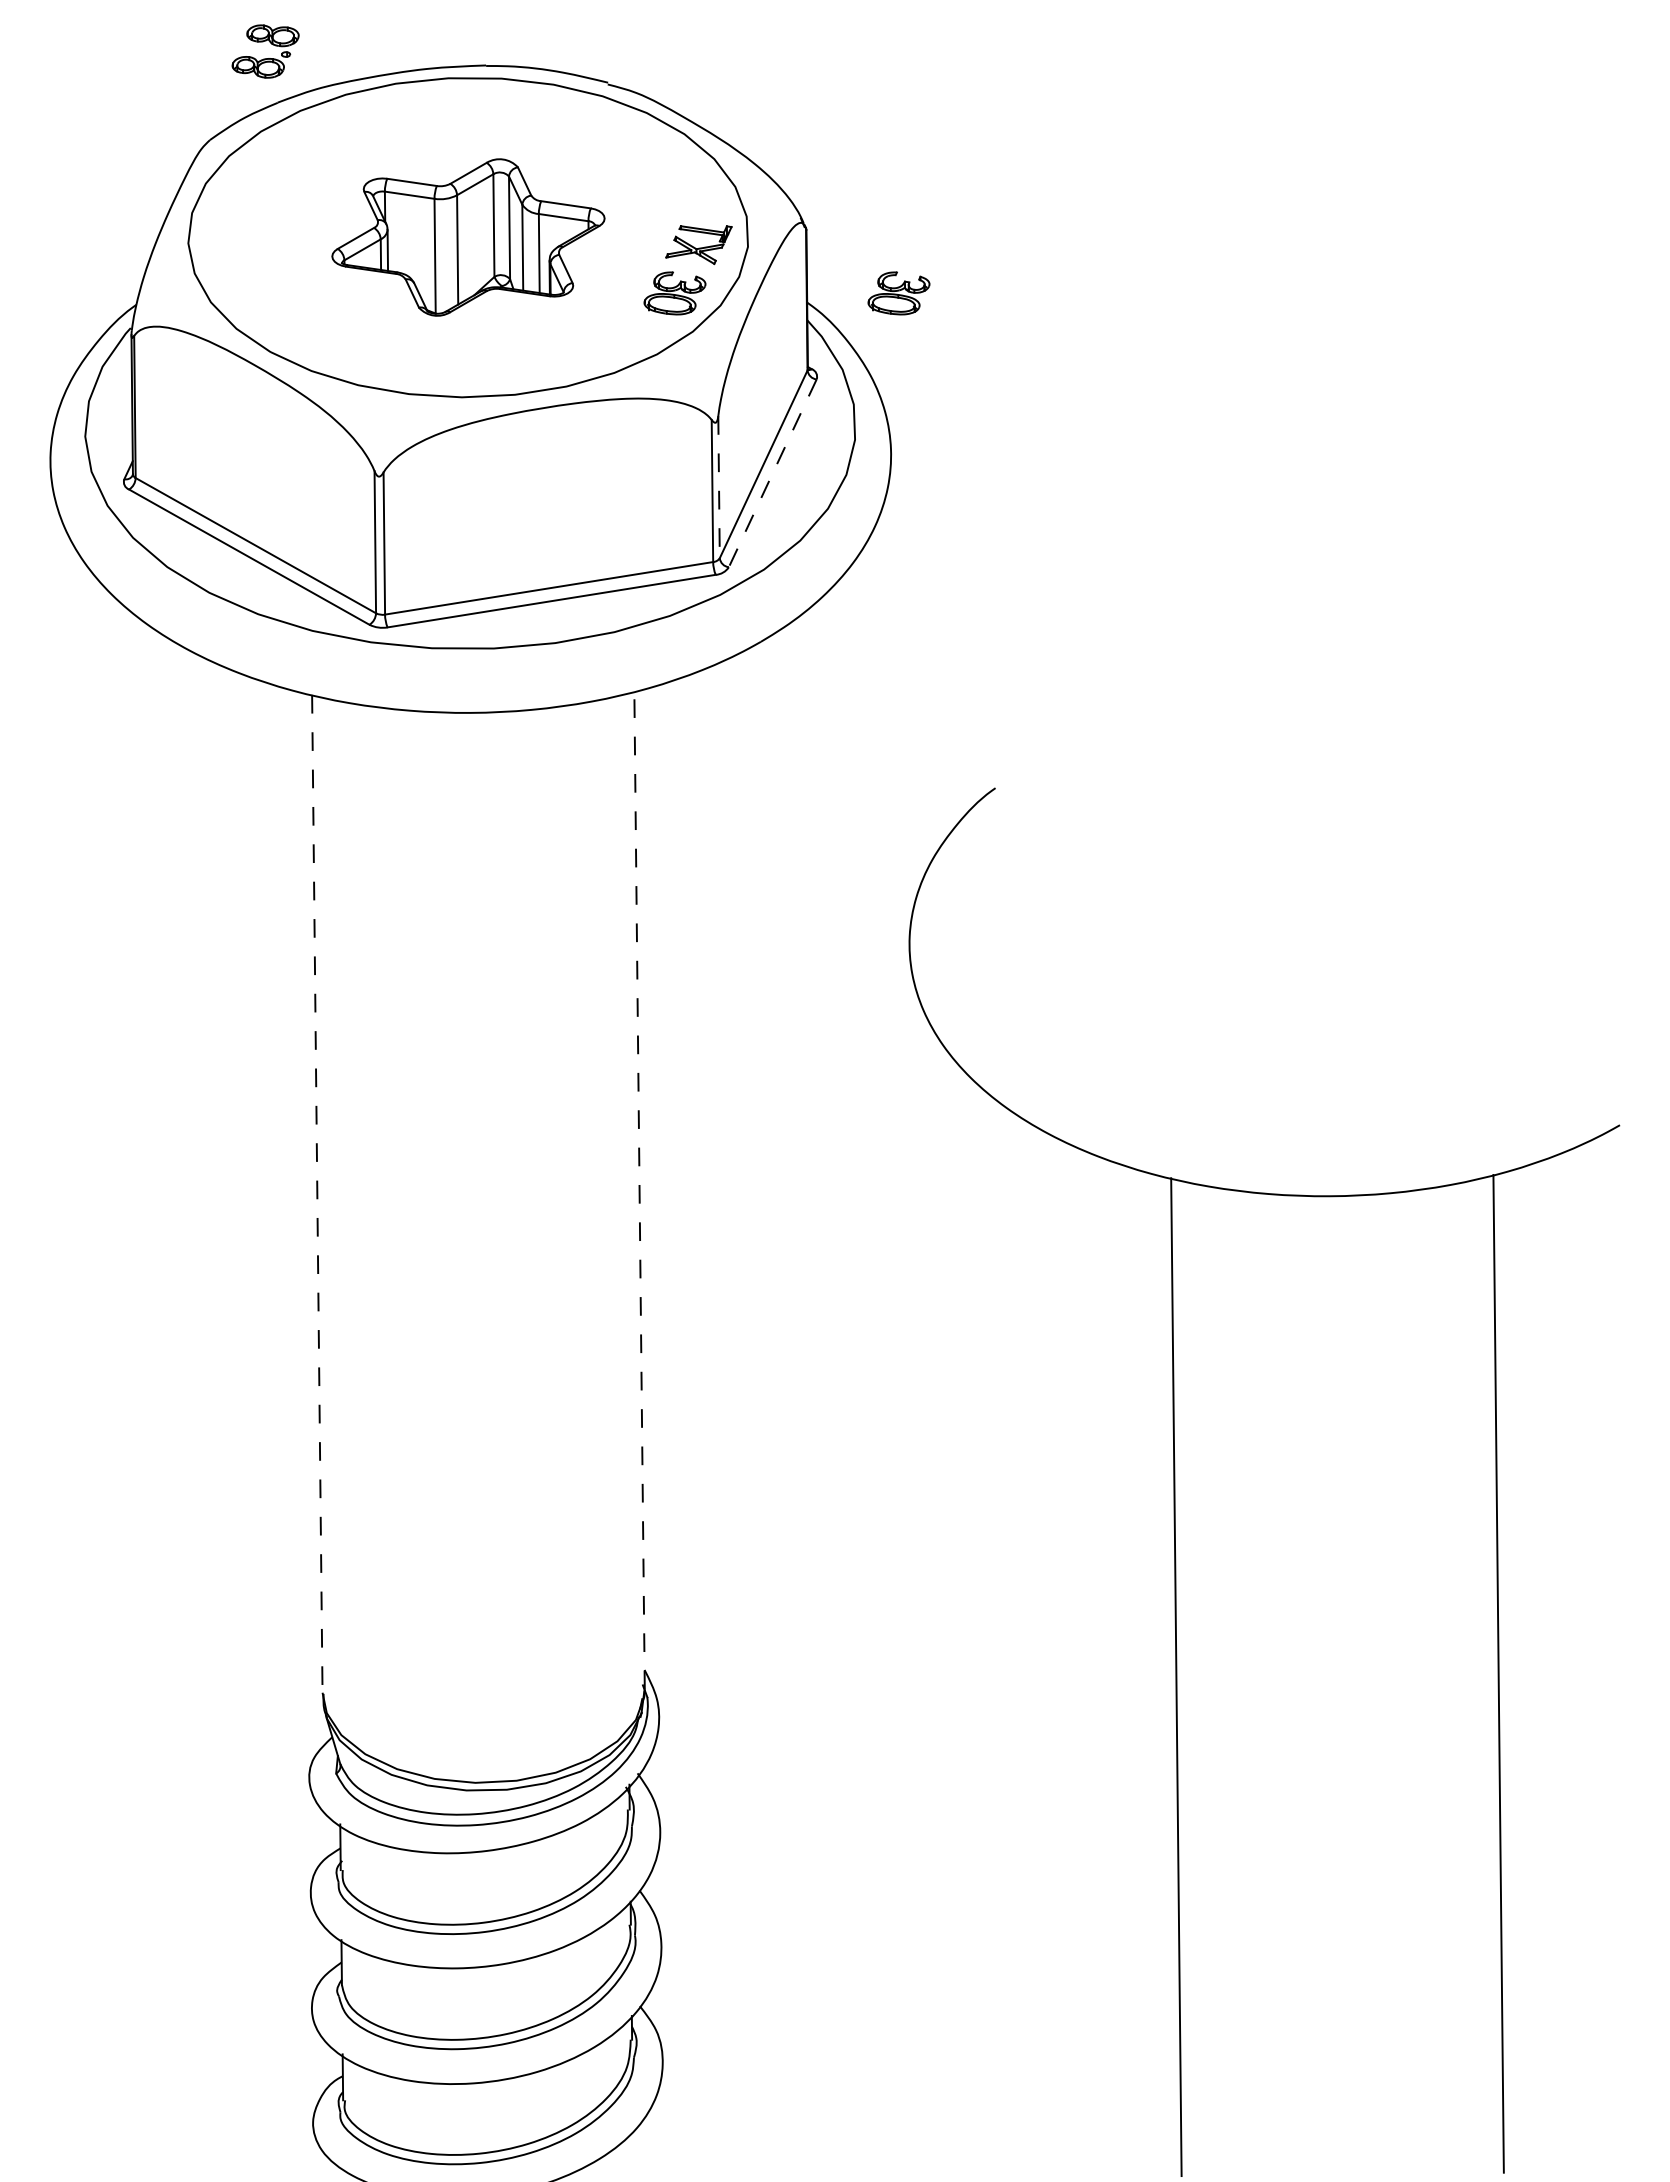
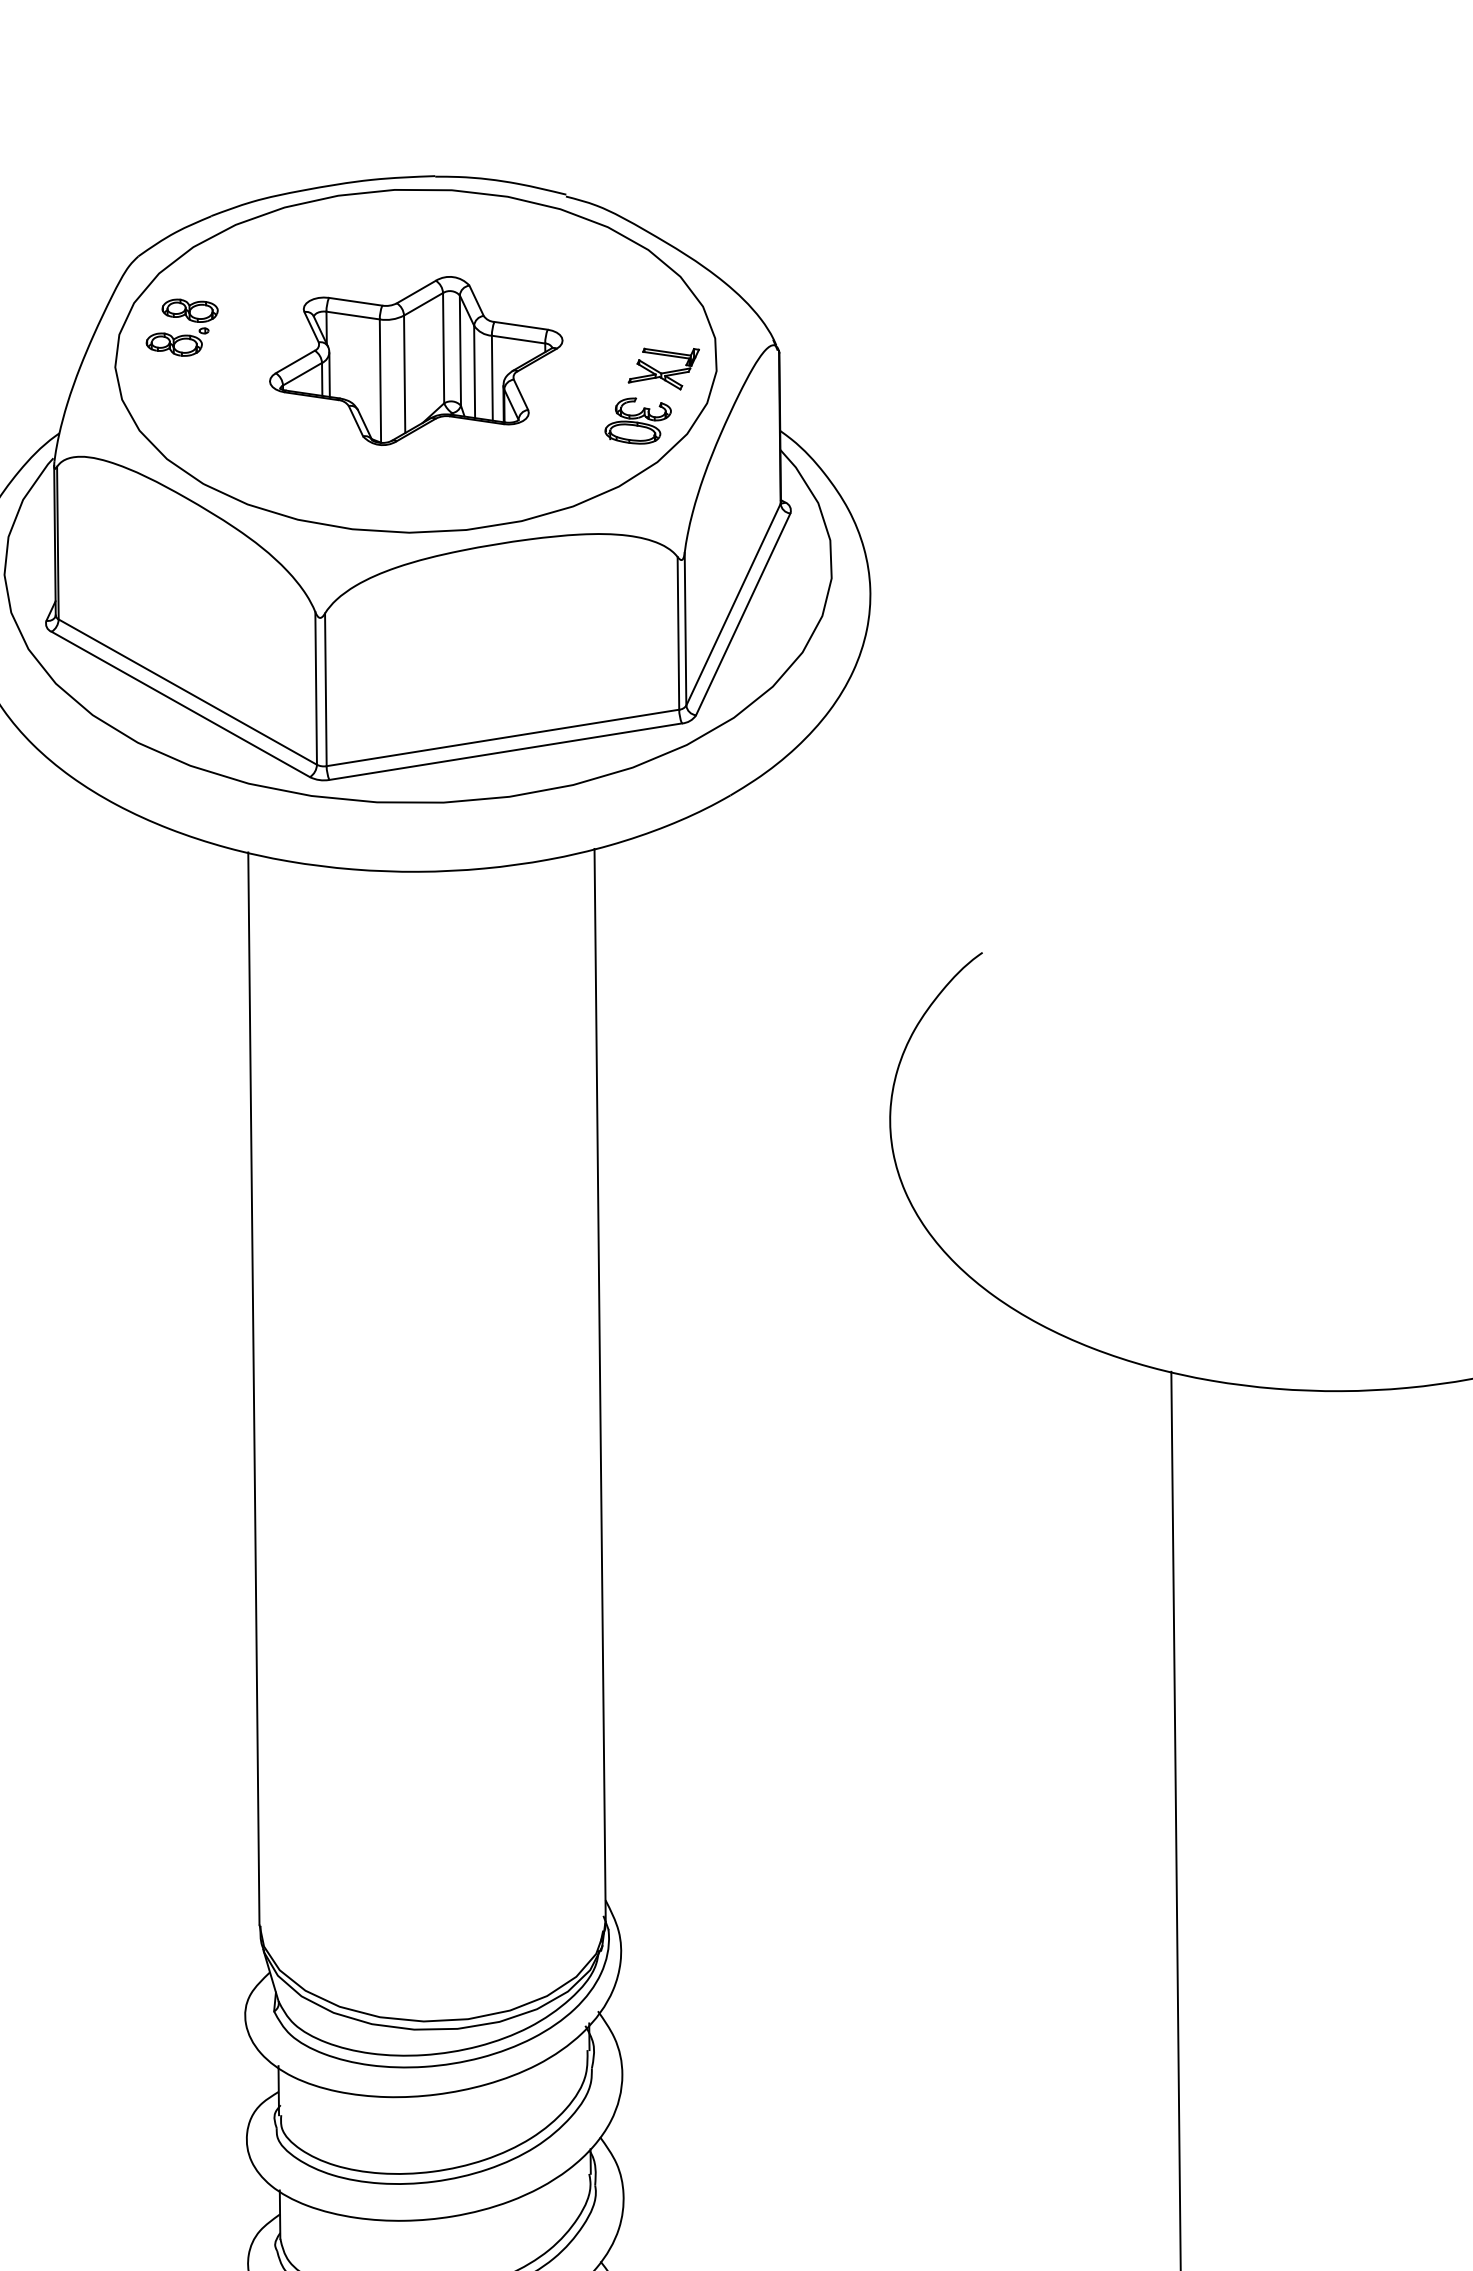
part: (265, 58) -> (182, 335), moved
part: (898, 293) -> (878, 421), removed
line: (772, 473) -> (742, 614), dashed -> solid
line: (719, 487) -> (686, 629), dashed -> solid
line: (639, 1190) -> (600, 1384), dashed -> solid
line: (317, 1193) -> (254, 1388), dashed -> solid

